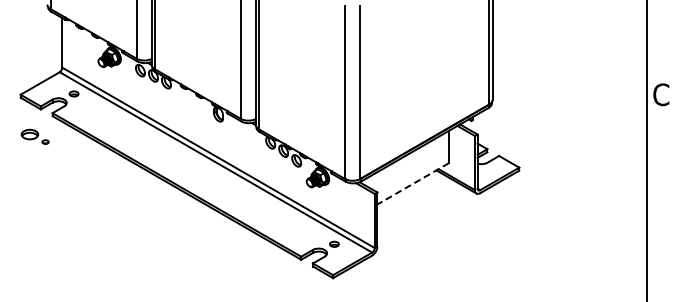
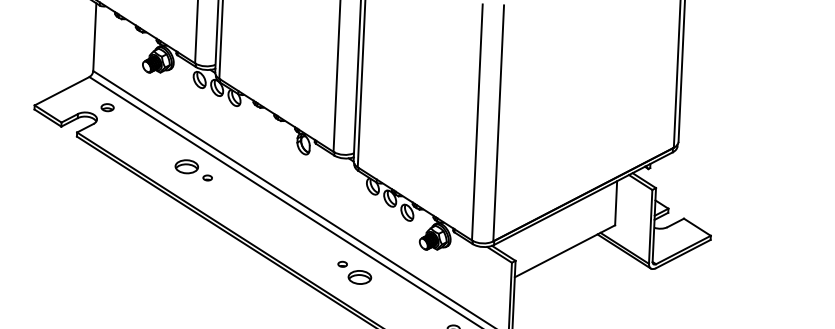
part: (34, 136) -> (192, 169), moved
line: (412, 184) -> (563, 252), dashed -> solid
part: (260, 206) -> (355, 272), added

